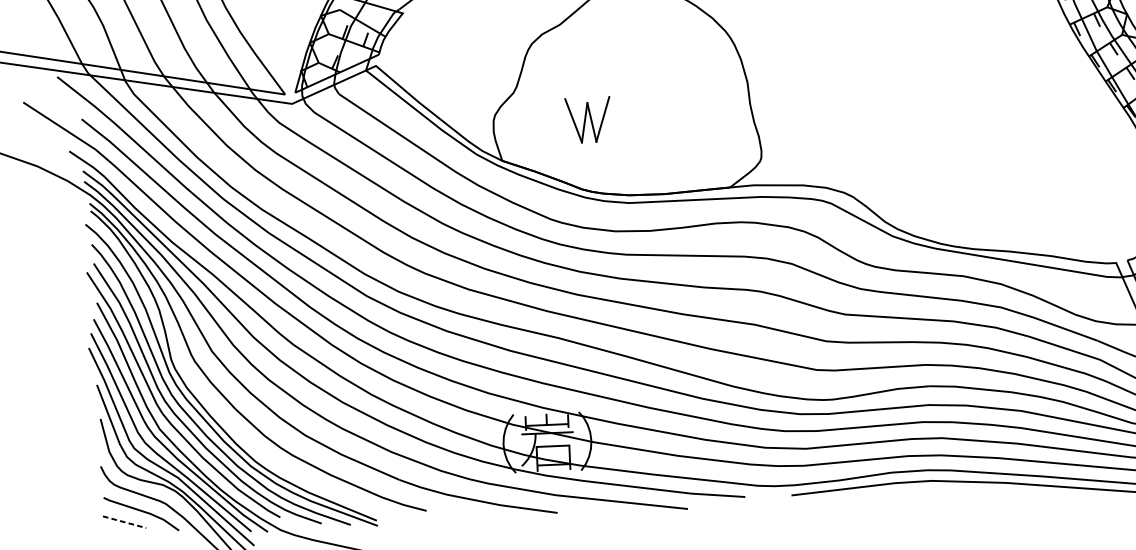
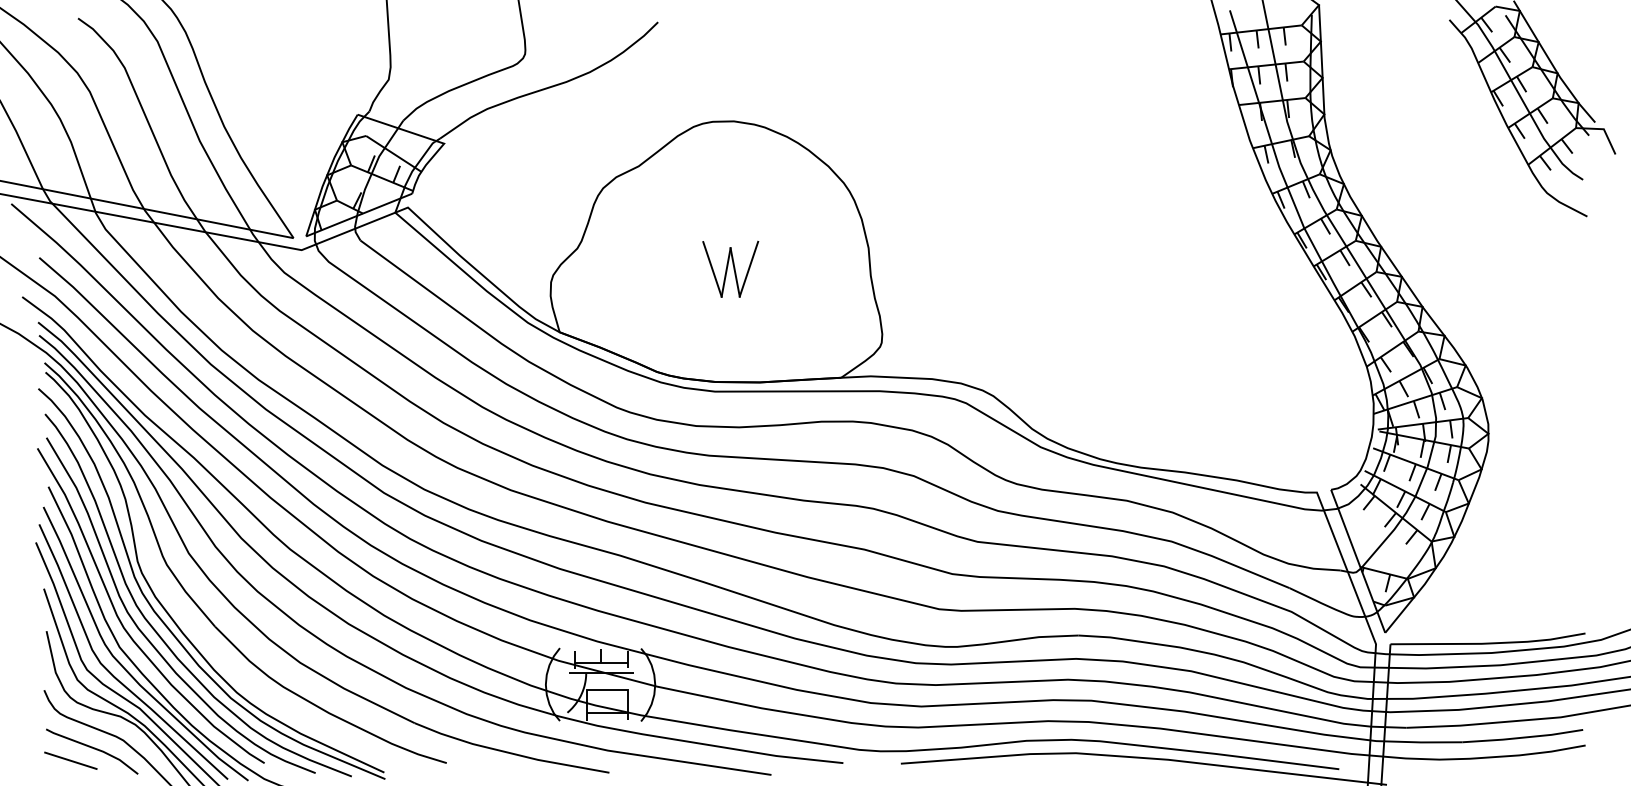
part: (588, 119) -> (730, 268), moved
line: (124, 521) -> (70, 760), dashed -> solid

